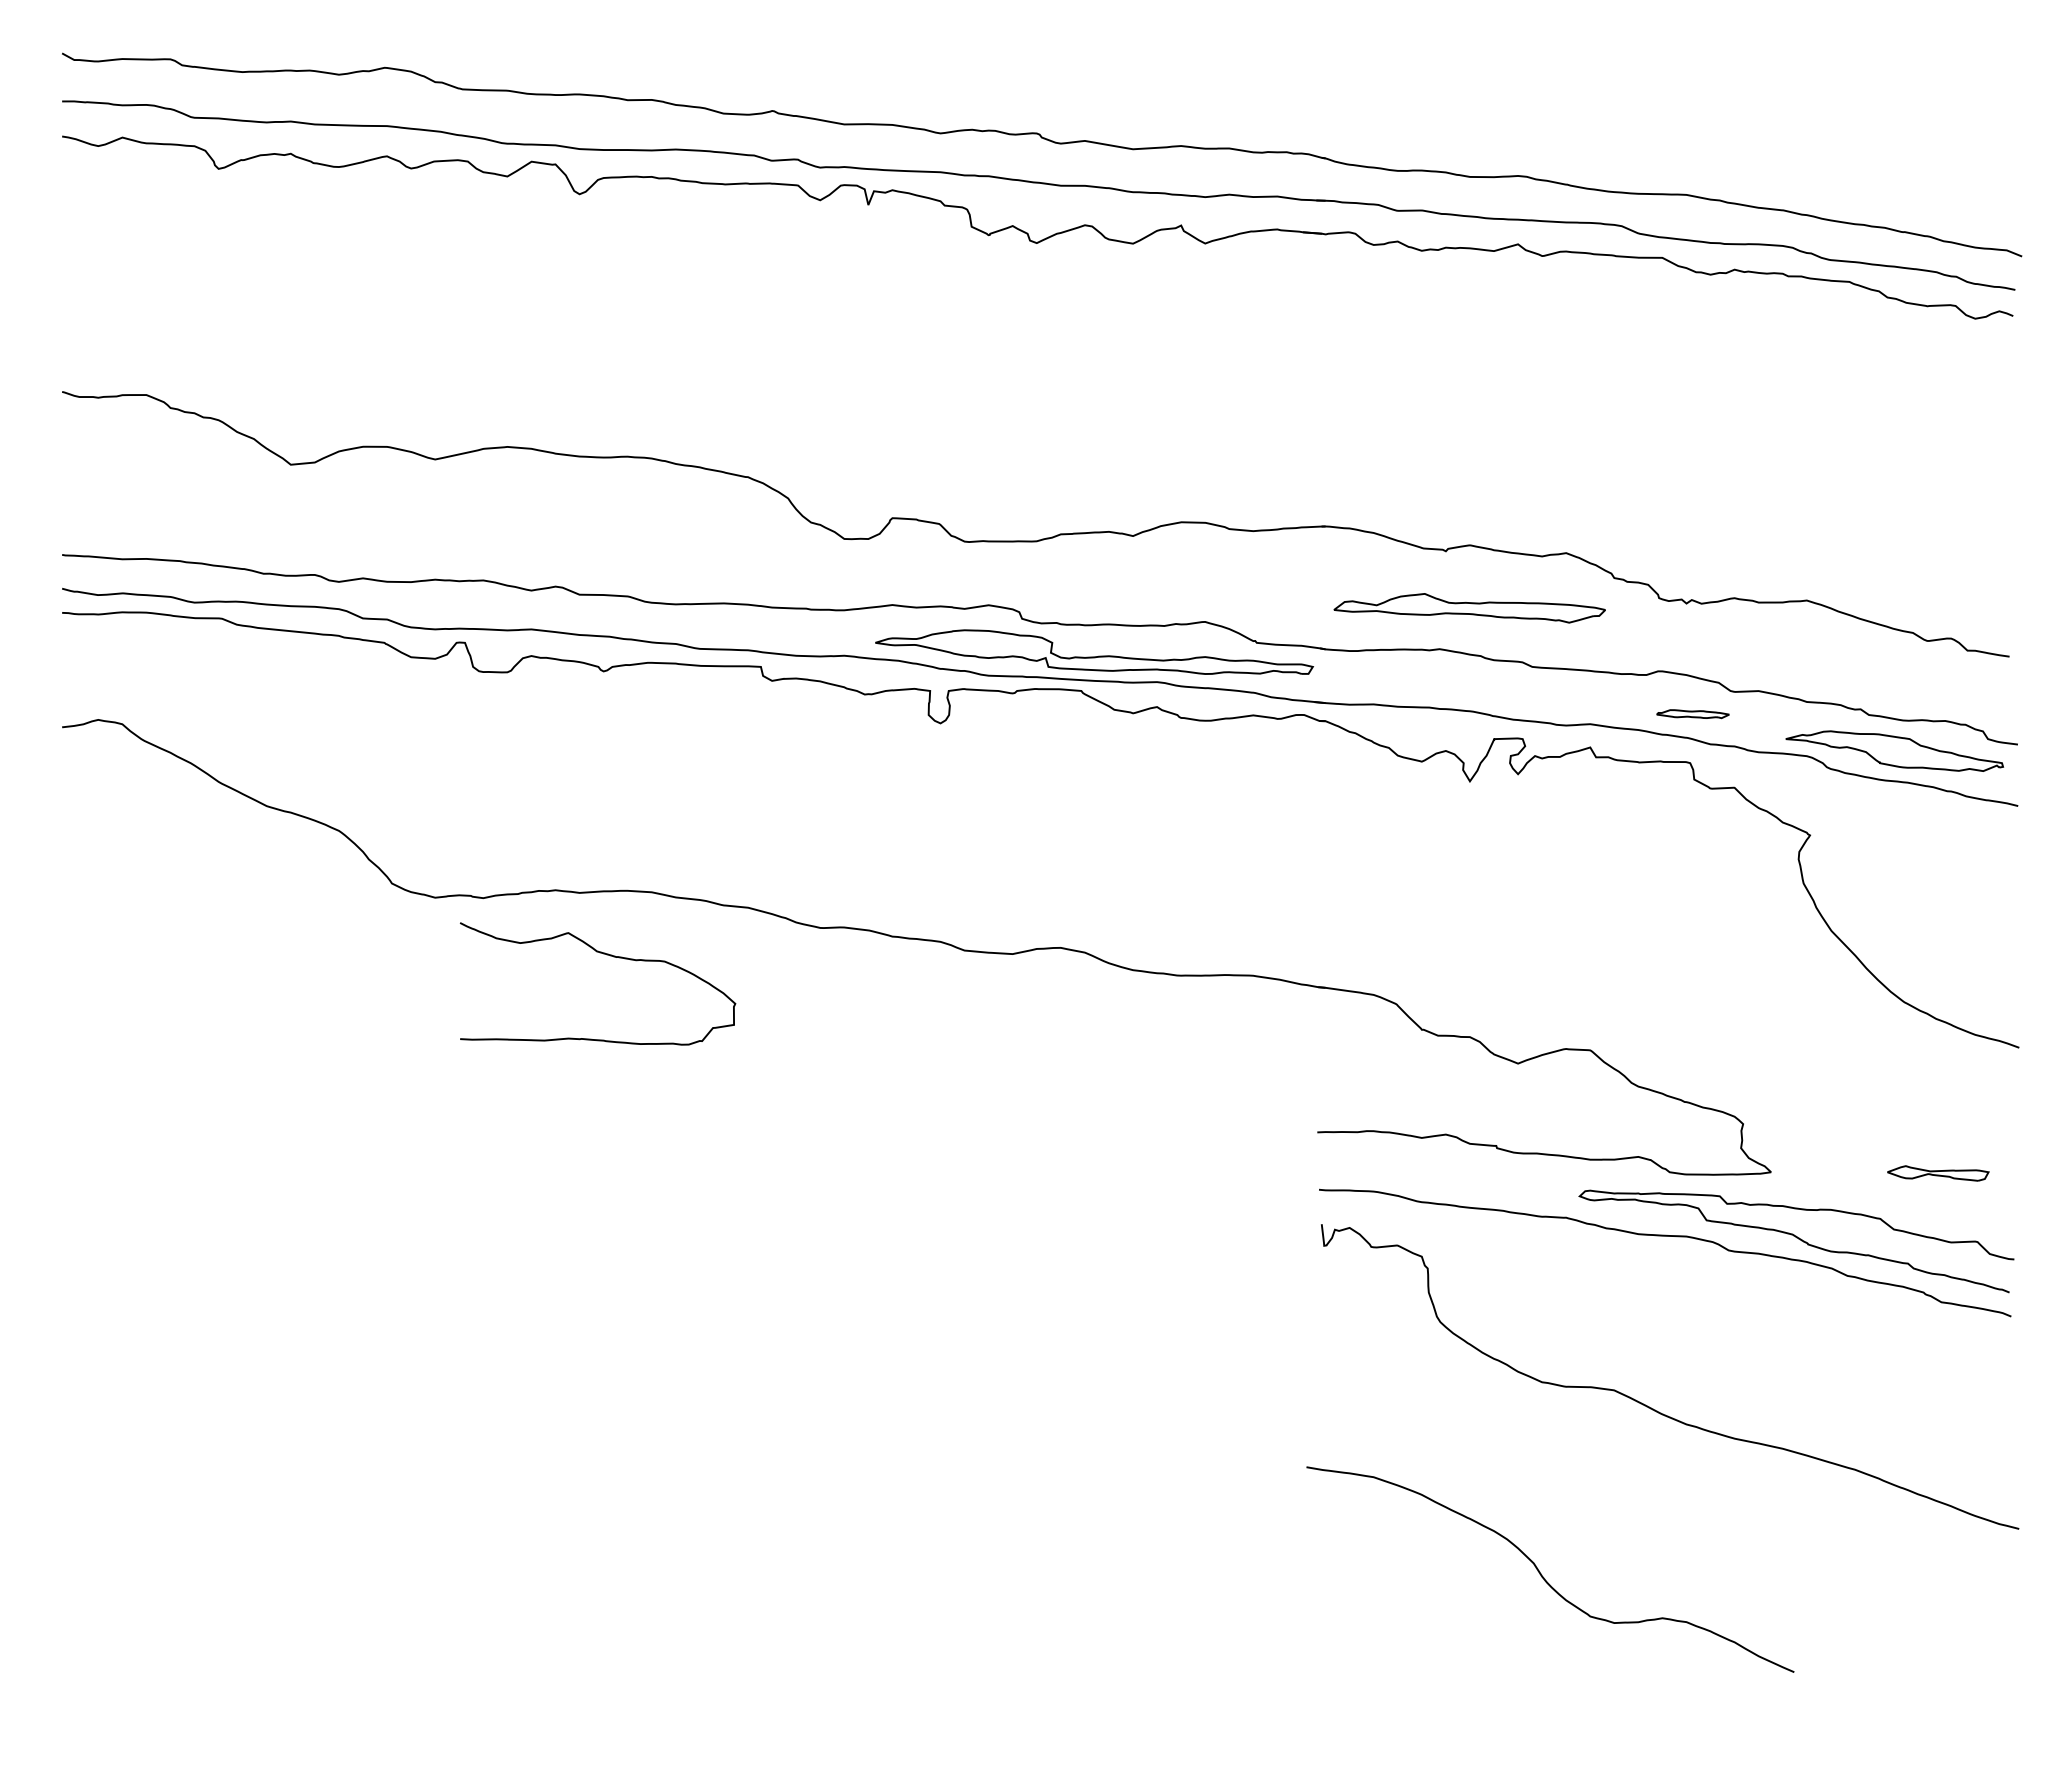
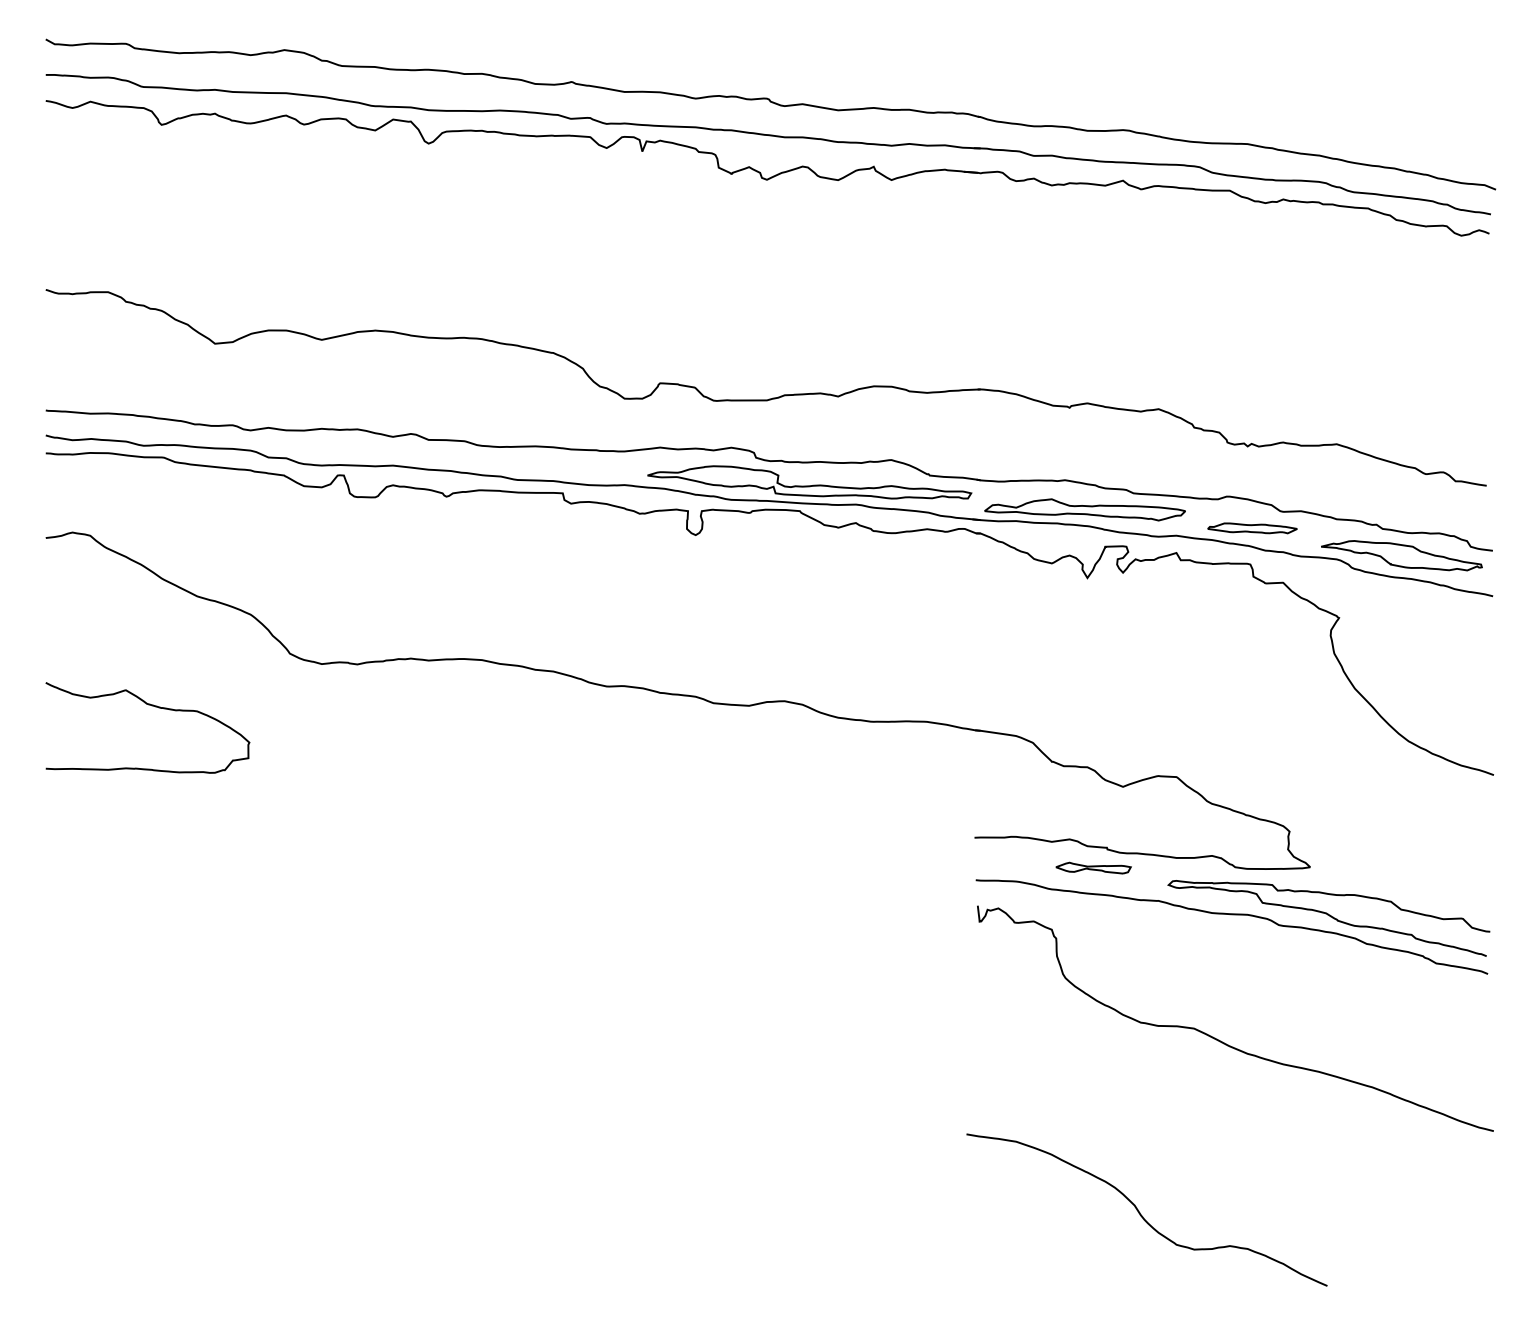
part: (1469, 608) -> (1084, 510), moved
part: (1692, 713) -> (1252, 527), size x1.67
curve: (606, 955) -> (154, 706), moved
part: (1938, 1173) -> (1093, 868), moved
curve: (1541, 1573) -> (1140, 1212), moved

